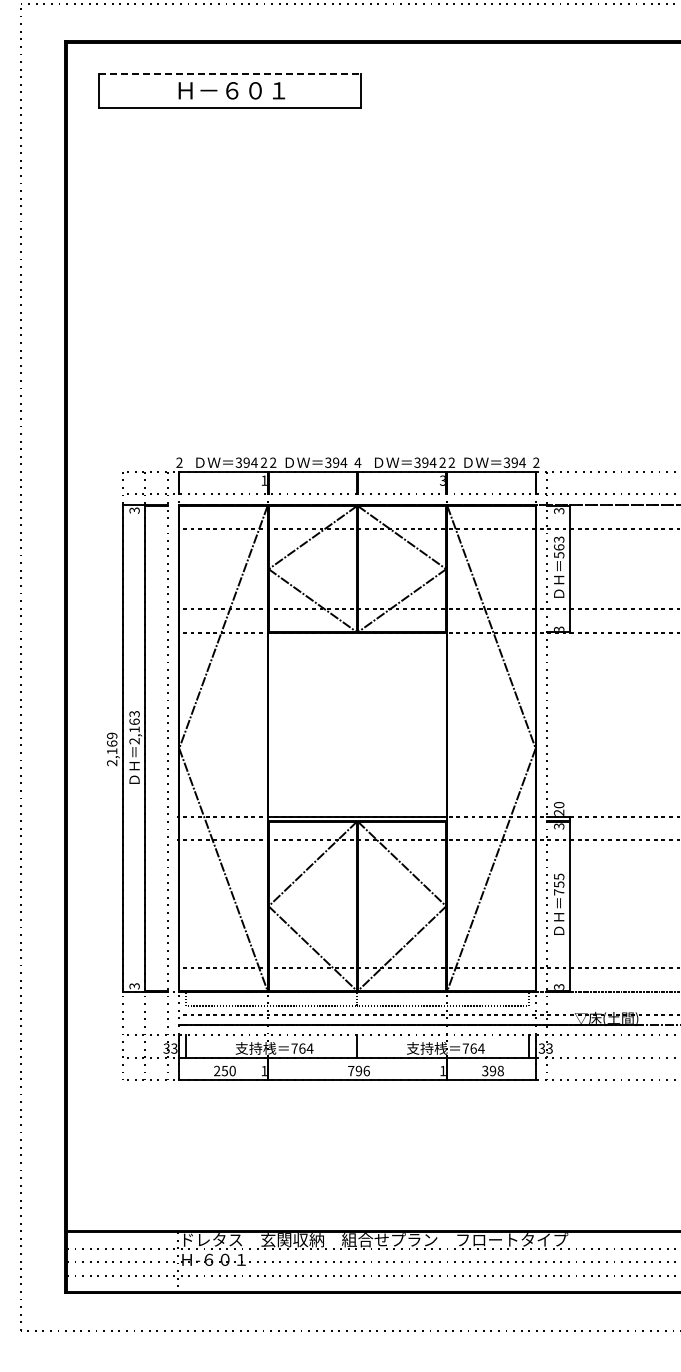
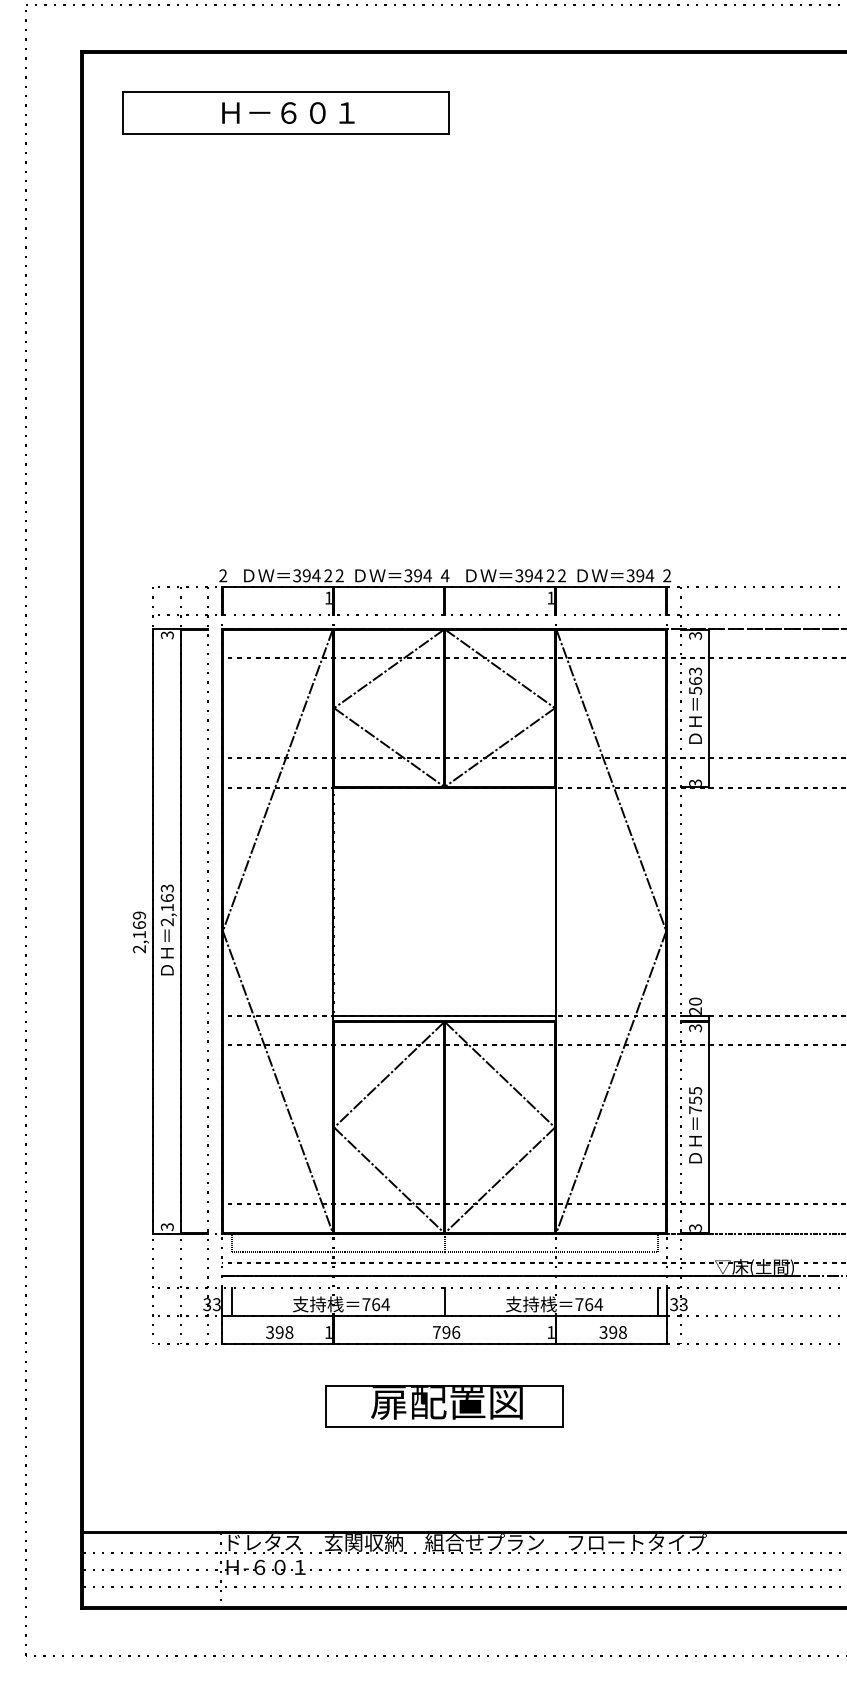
line: (230, 74) -> (286, 92), dashed -> solid
text: (442, 480) -> (550, 597), 3 -> 1
text: (224, 1070) -> (279, 1331), 250 -> 398
part: (357, 1130) -> (444, 1406), added

